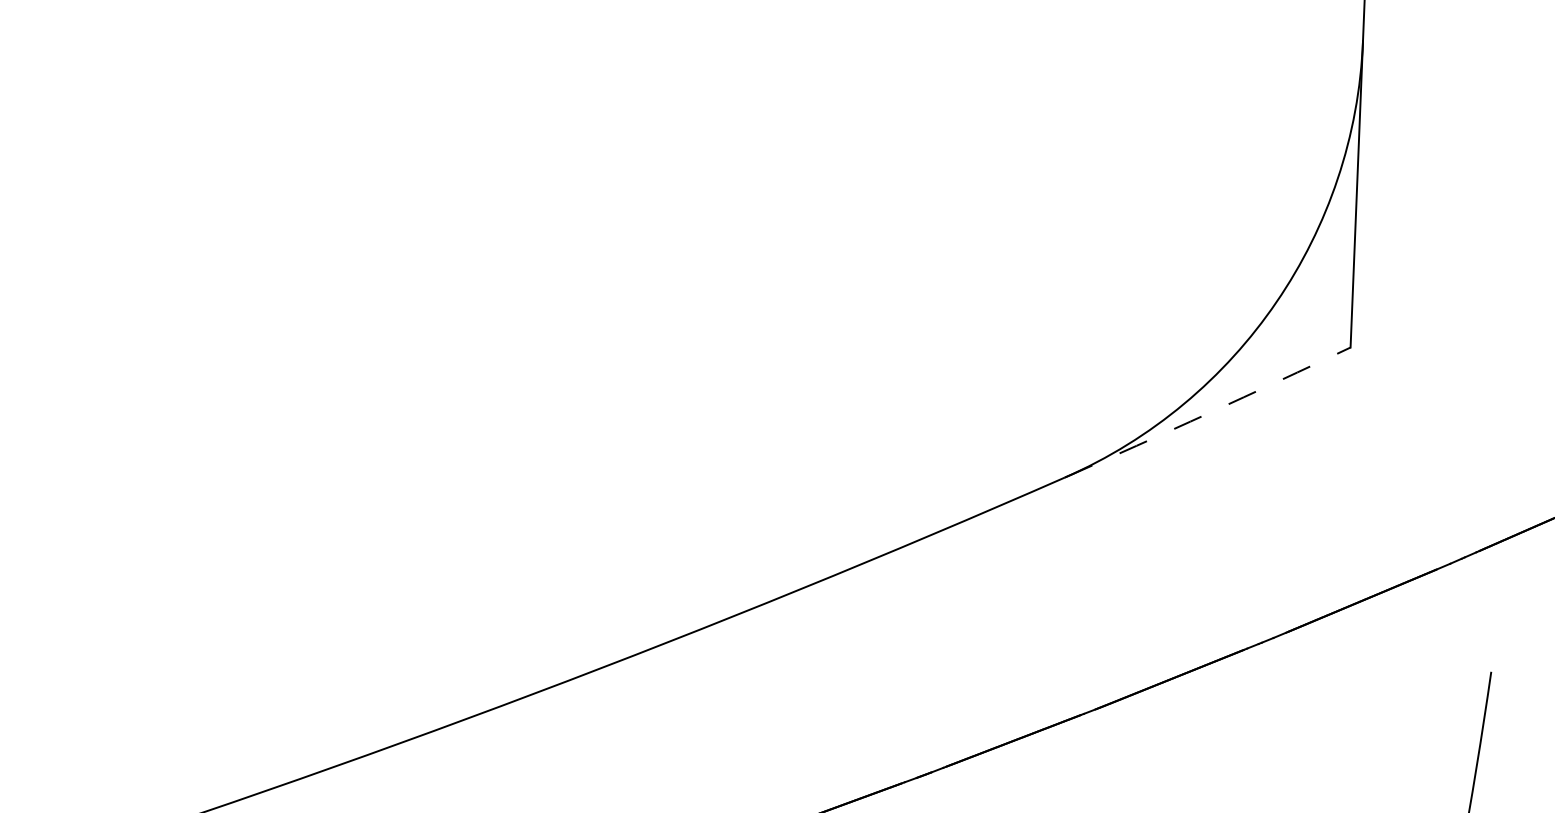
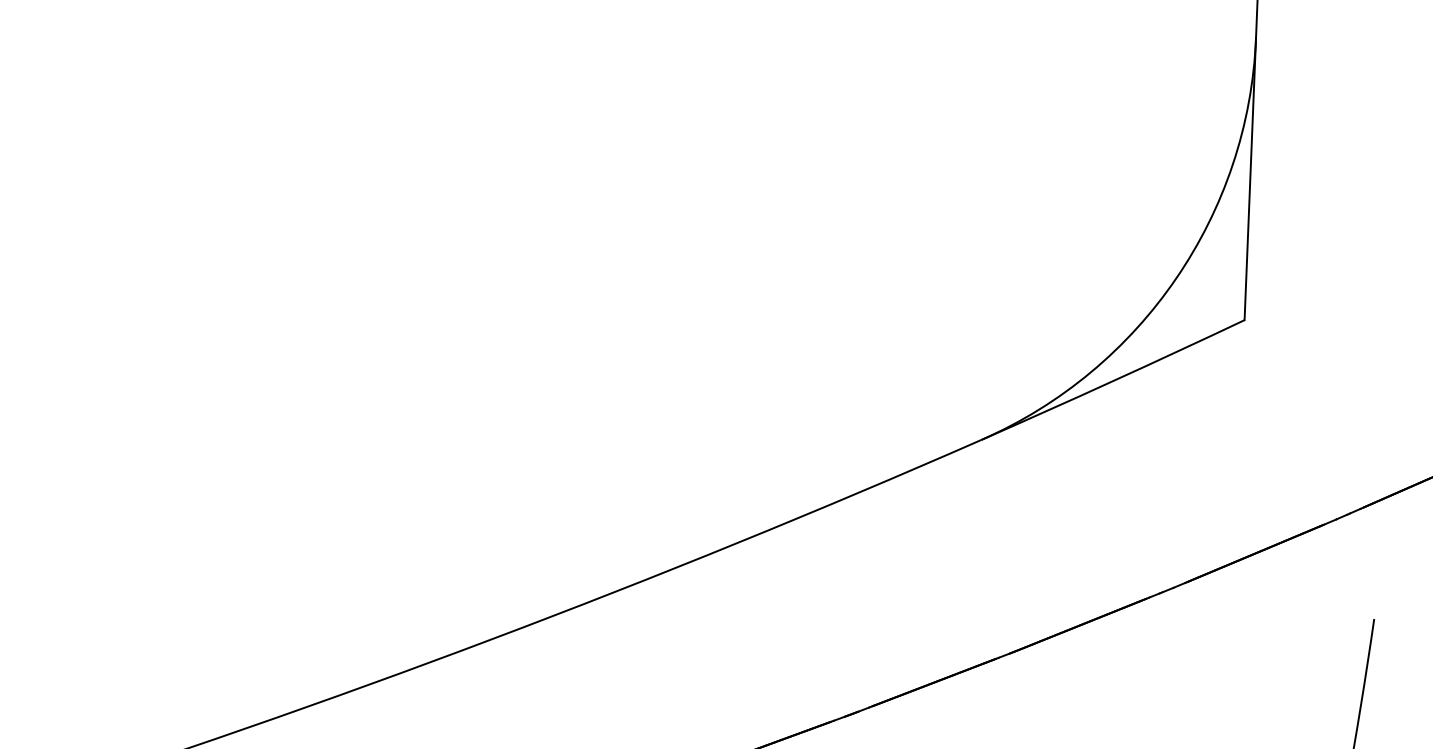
arc: (1208, 414) -> (1113, 381), dashed -> solid

